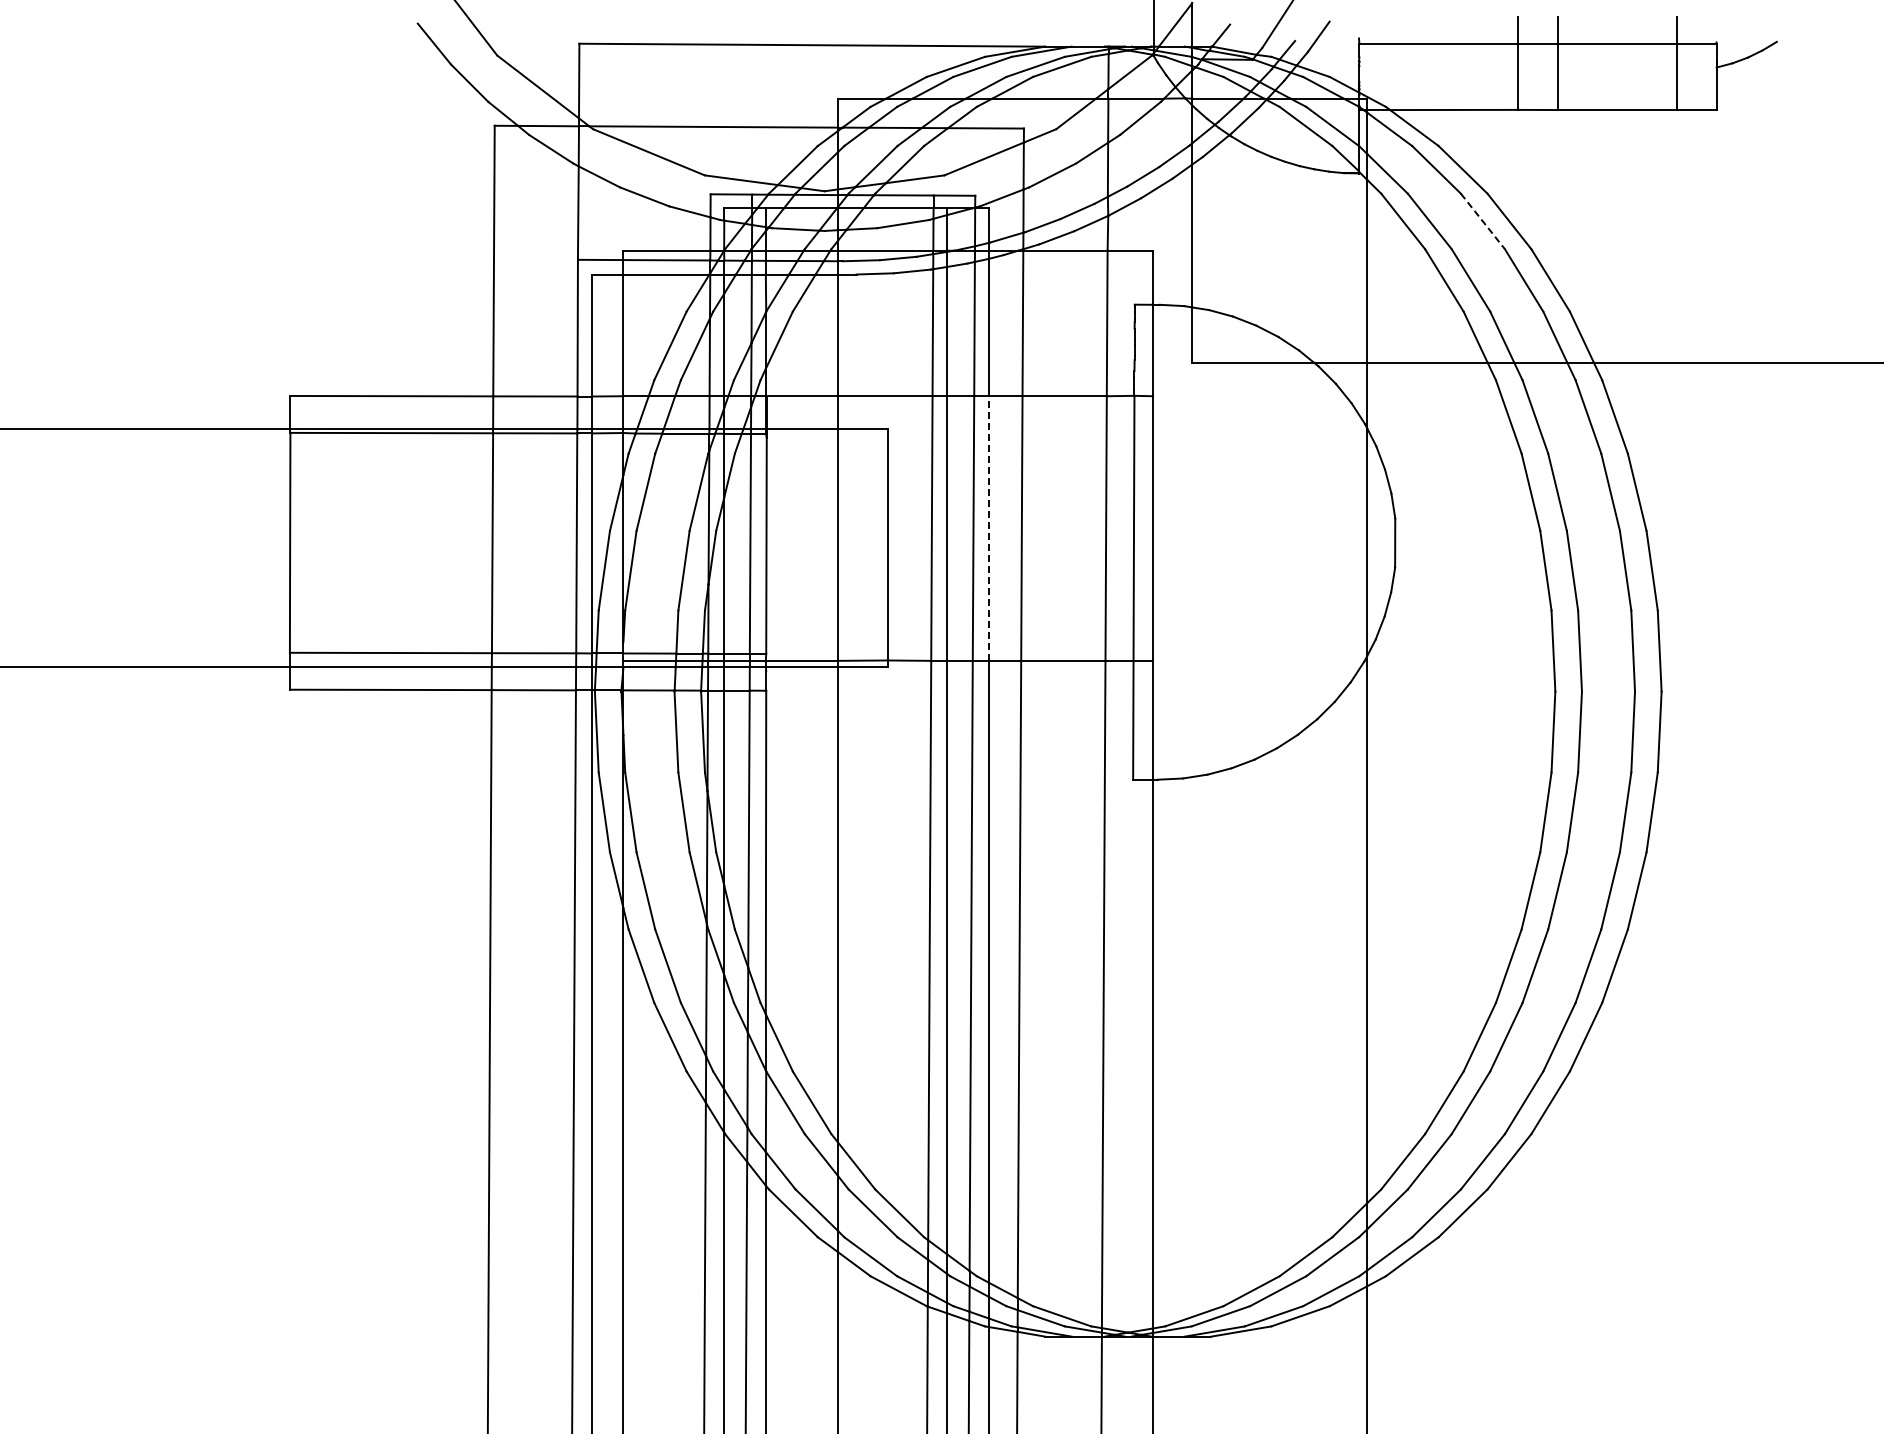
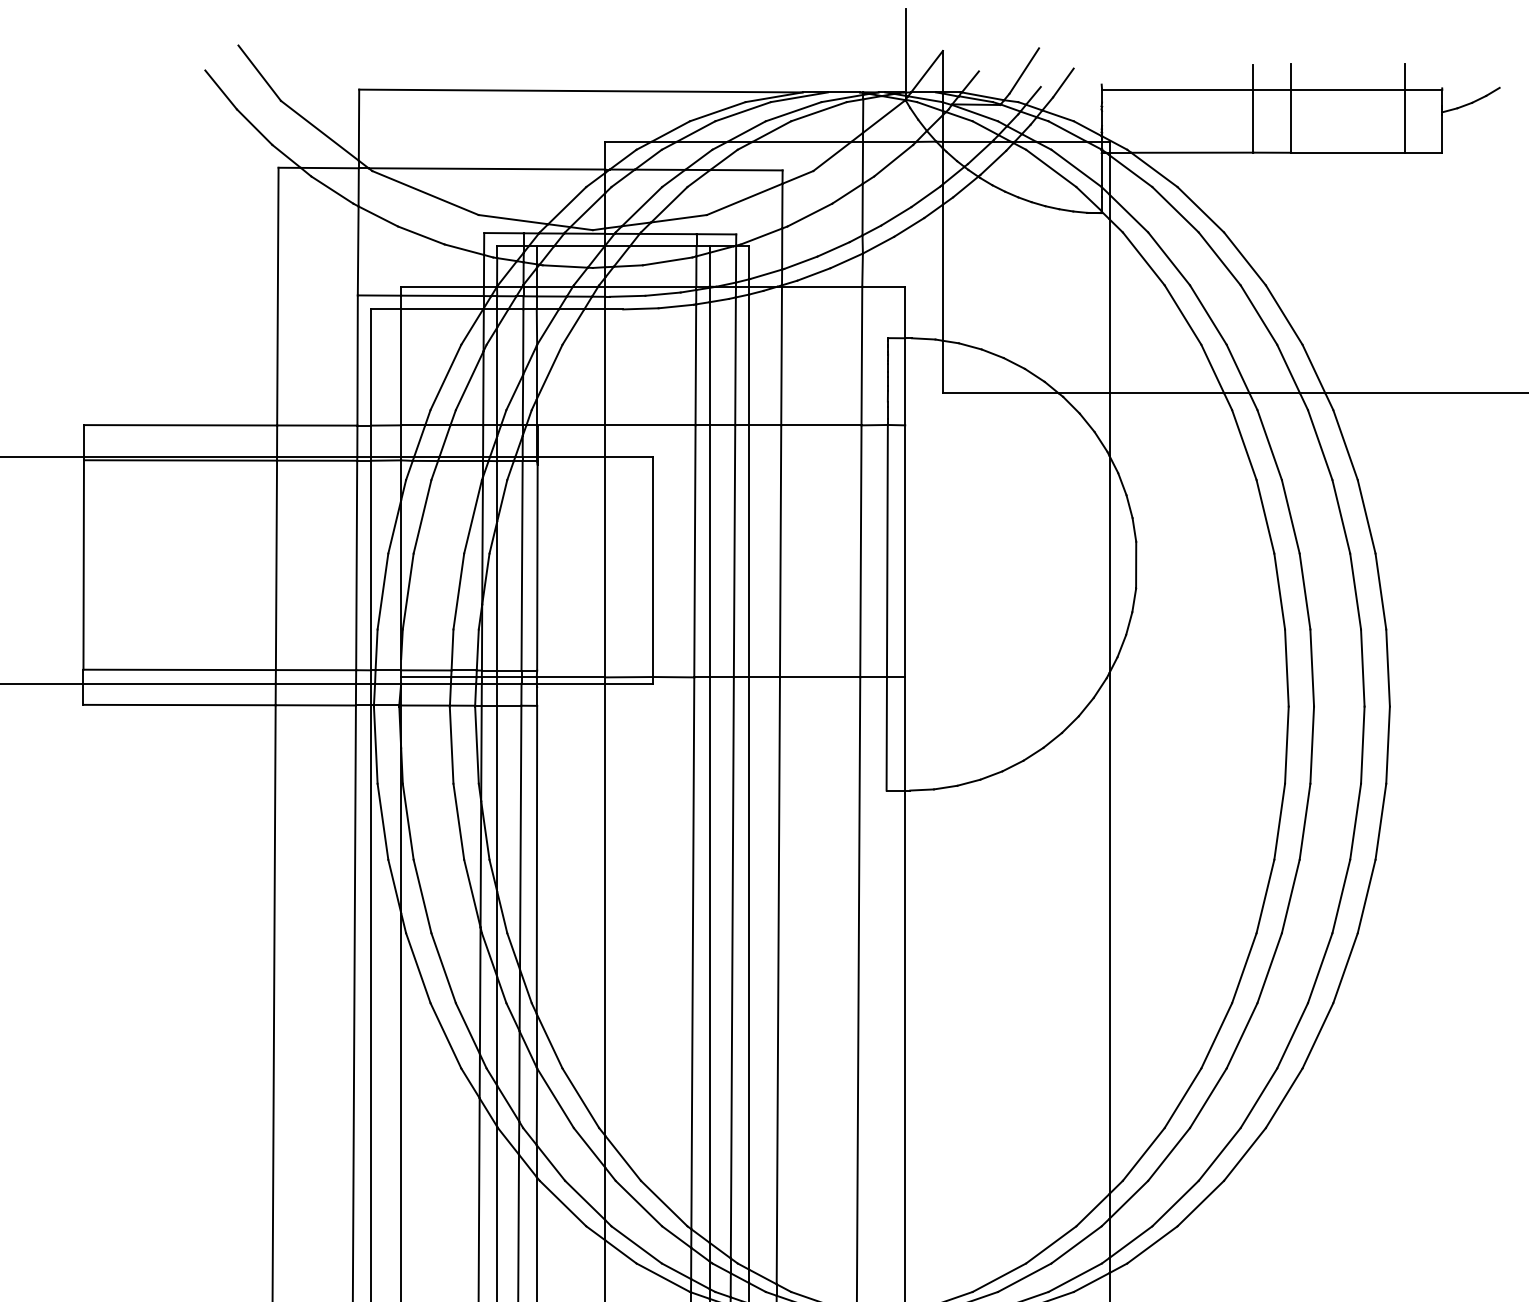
line: (1483, 221) -> (1220, 258), dashed -> solid
line: (988, 528) -> (748, 551), dashed -> solid

